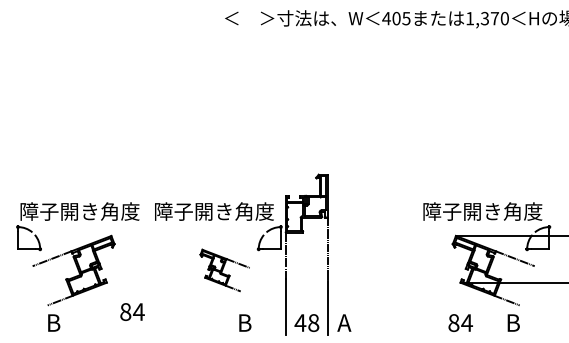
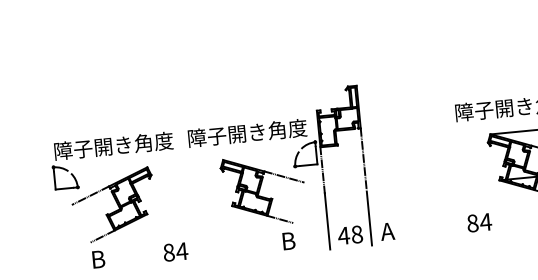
part: (224, 270) -> (263, 190), size x1.67
text: (132, 311) -> (175, 251), moved
text: (460, 322) -> (479, 222), moved

